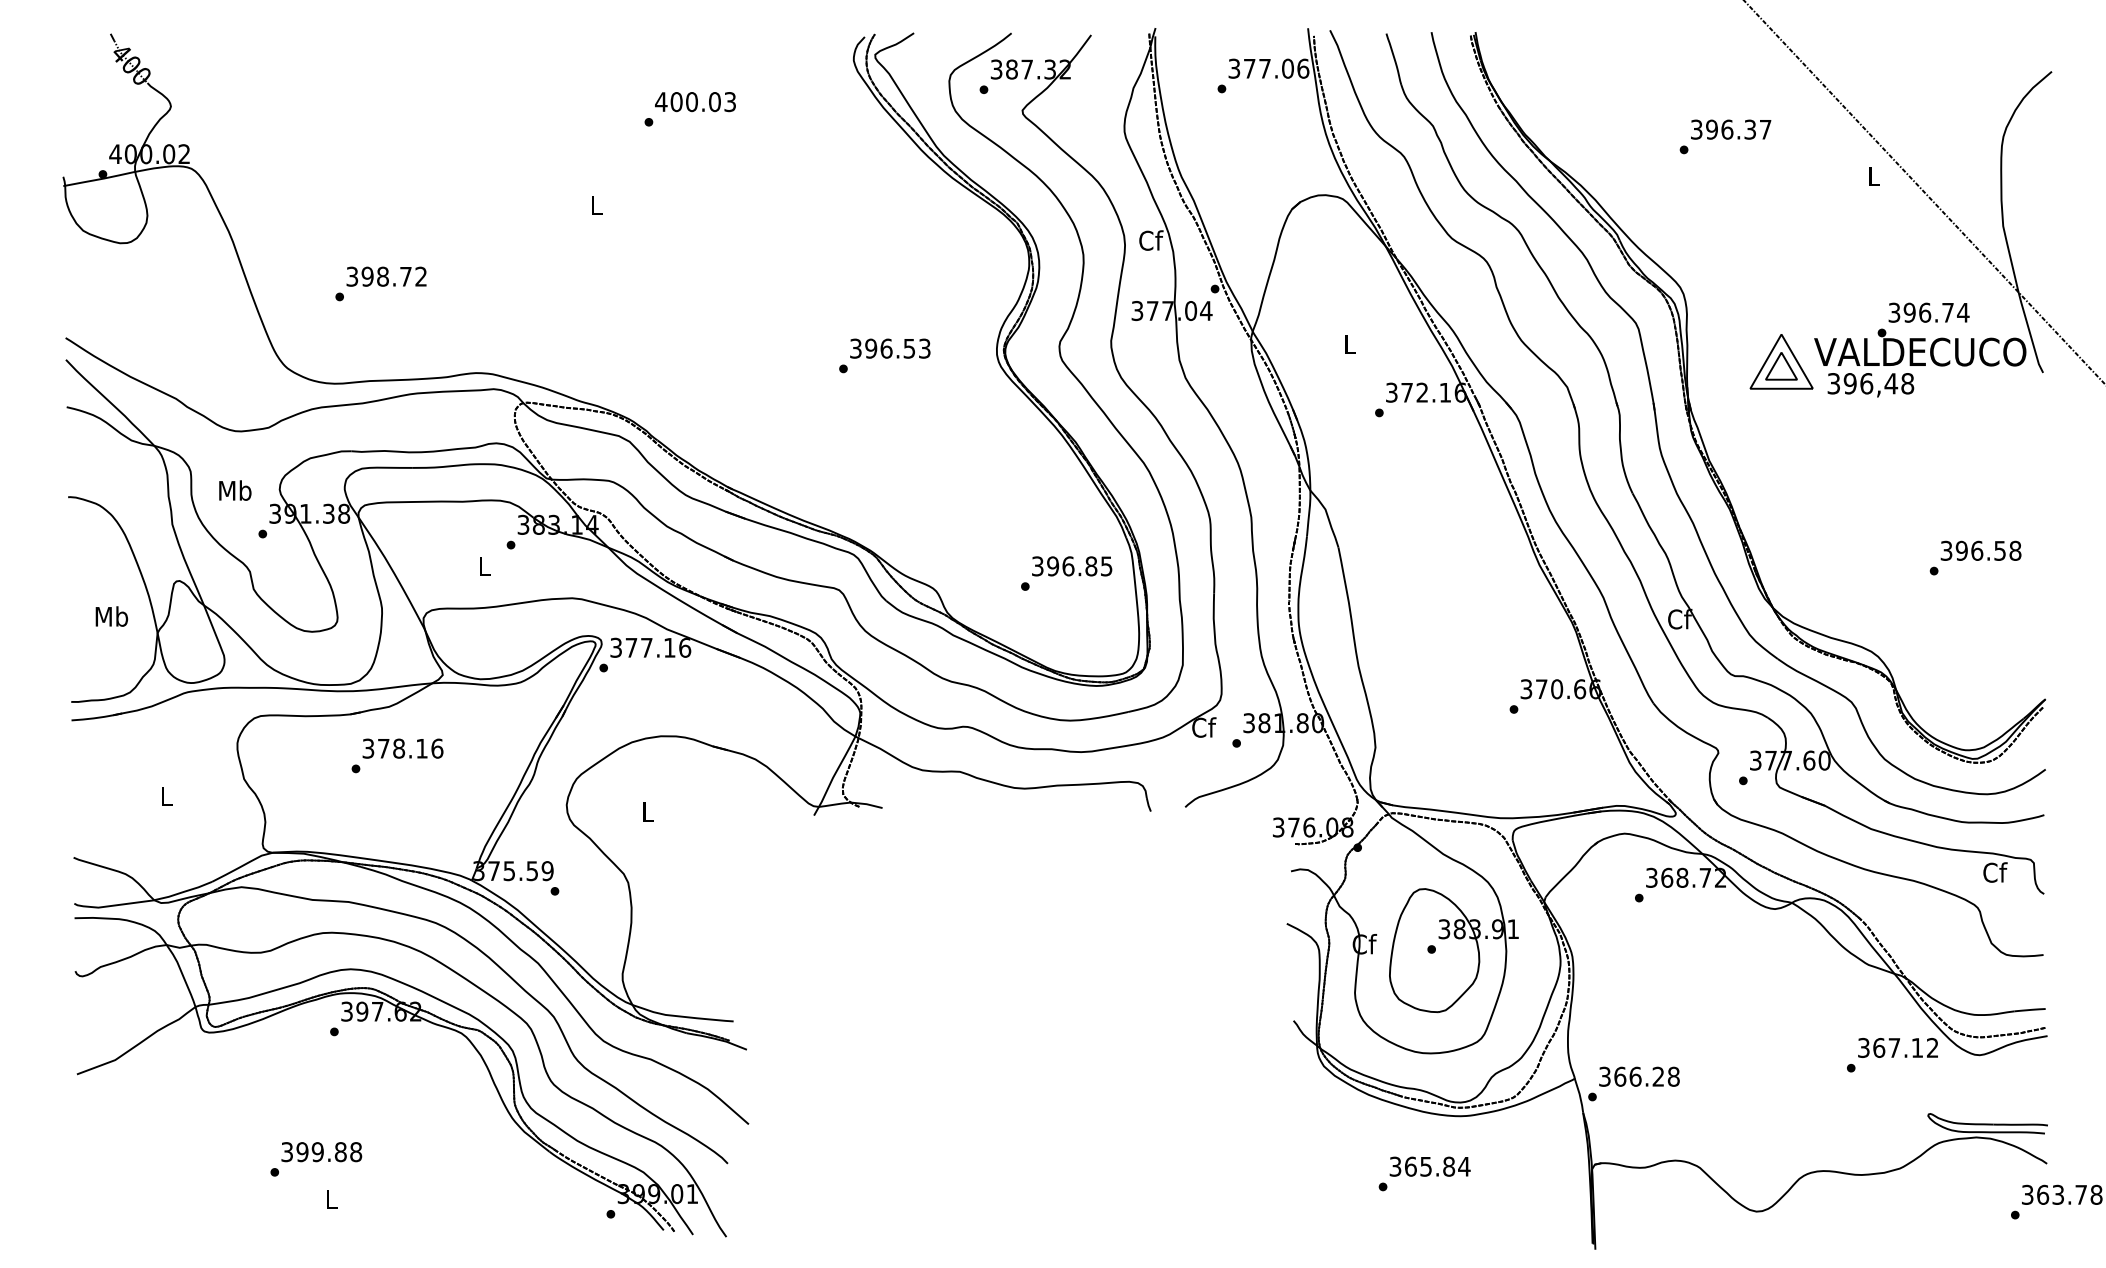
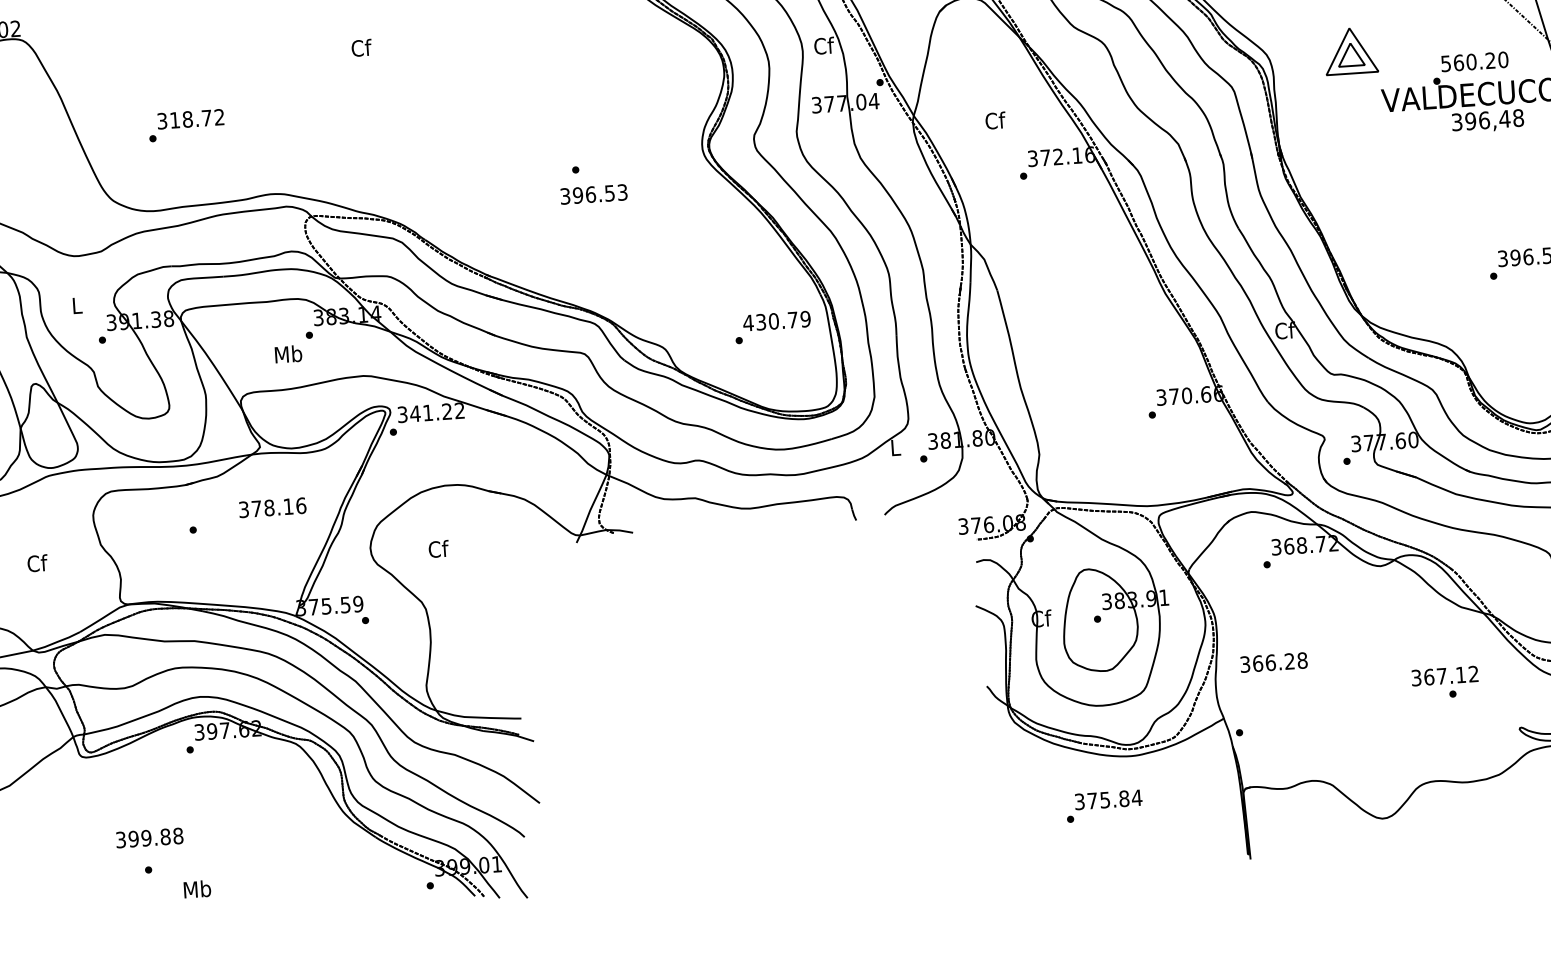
text: (597, 205) -> (362, 48), L -> Cf
text: (367, 276) -> (174, 120), 398.72 -> 318.72
text: (1929, 312) -> (1475, 61), 396.74 -> 560.20
text: (1350, 343) -> (995, 120), L -> Cf
text: (890, 348) -> (594, 194), moved
part: (1781, 361) -> (1350, 50), moved
text: (1870, 385) -> (1487, 121), moved
text: (235, 490) -> (77, 305), Mb -> L
text: (484, 565) -> (288, 353), L -> Mb
text: (1071, 566) -> (776, 321), 396.85 -> 430.79
text: (658, 647) -> (437, 412), 377.16 -> 341.22
text: (1204, 727) -> (896, 447), Cf -> L
text: (402, 748) -> (272, 507), moved
text: (167, 795) -> (38, 562), L -> Cf
text: (648, 811) -> (438, 548), L -> Cf
text: (1897, 1047) -> (1444, 675), moved
text: (1639, 1076) -> (1274, 662), moved
text: (321, 1152) -> (149, 838), moved
text: (1410, 1166) -> (1092, 800), 365.84 -> 375.84
text: (331, 1199) -> (197, 889), L -> Mb

